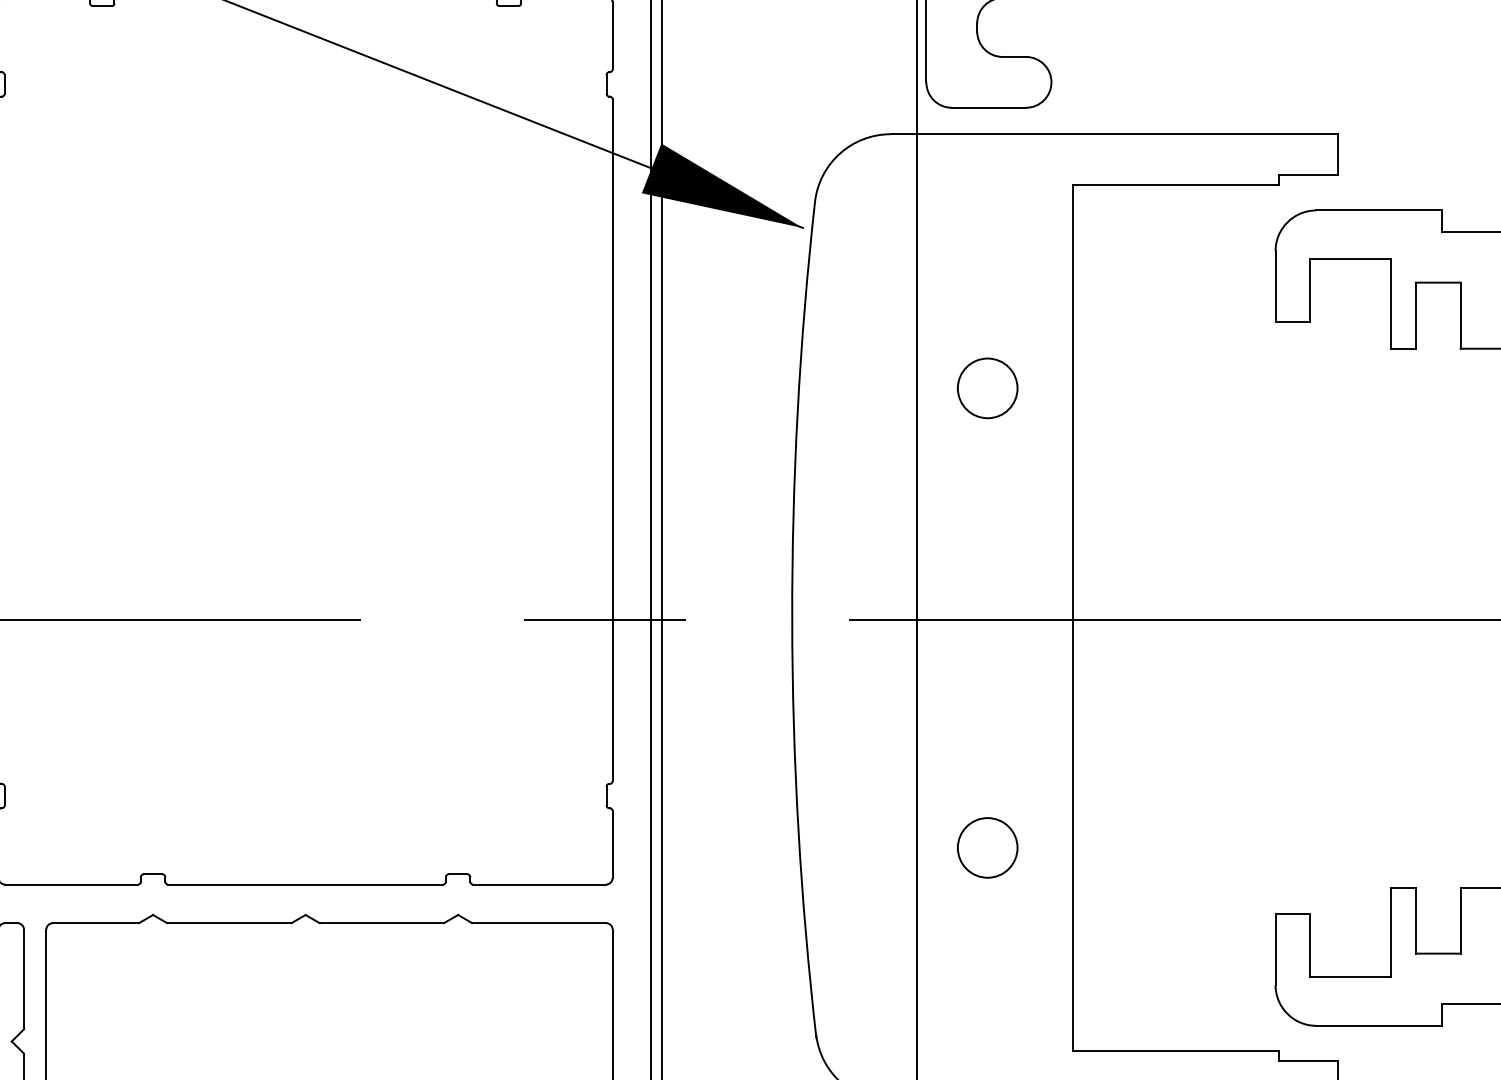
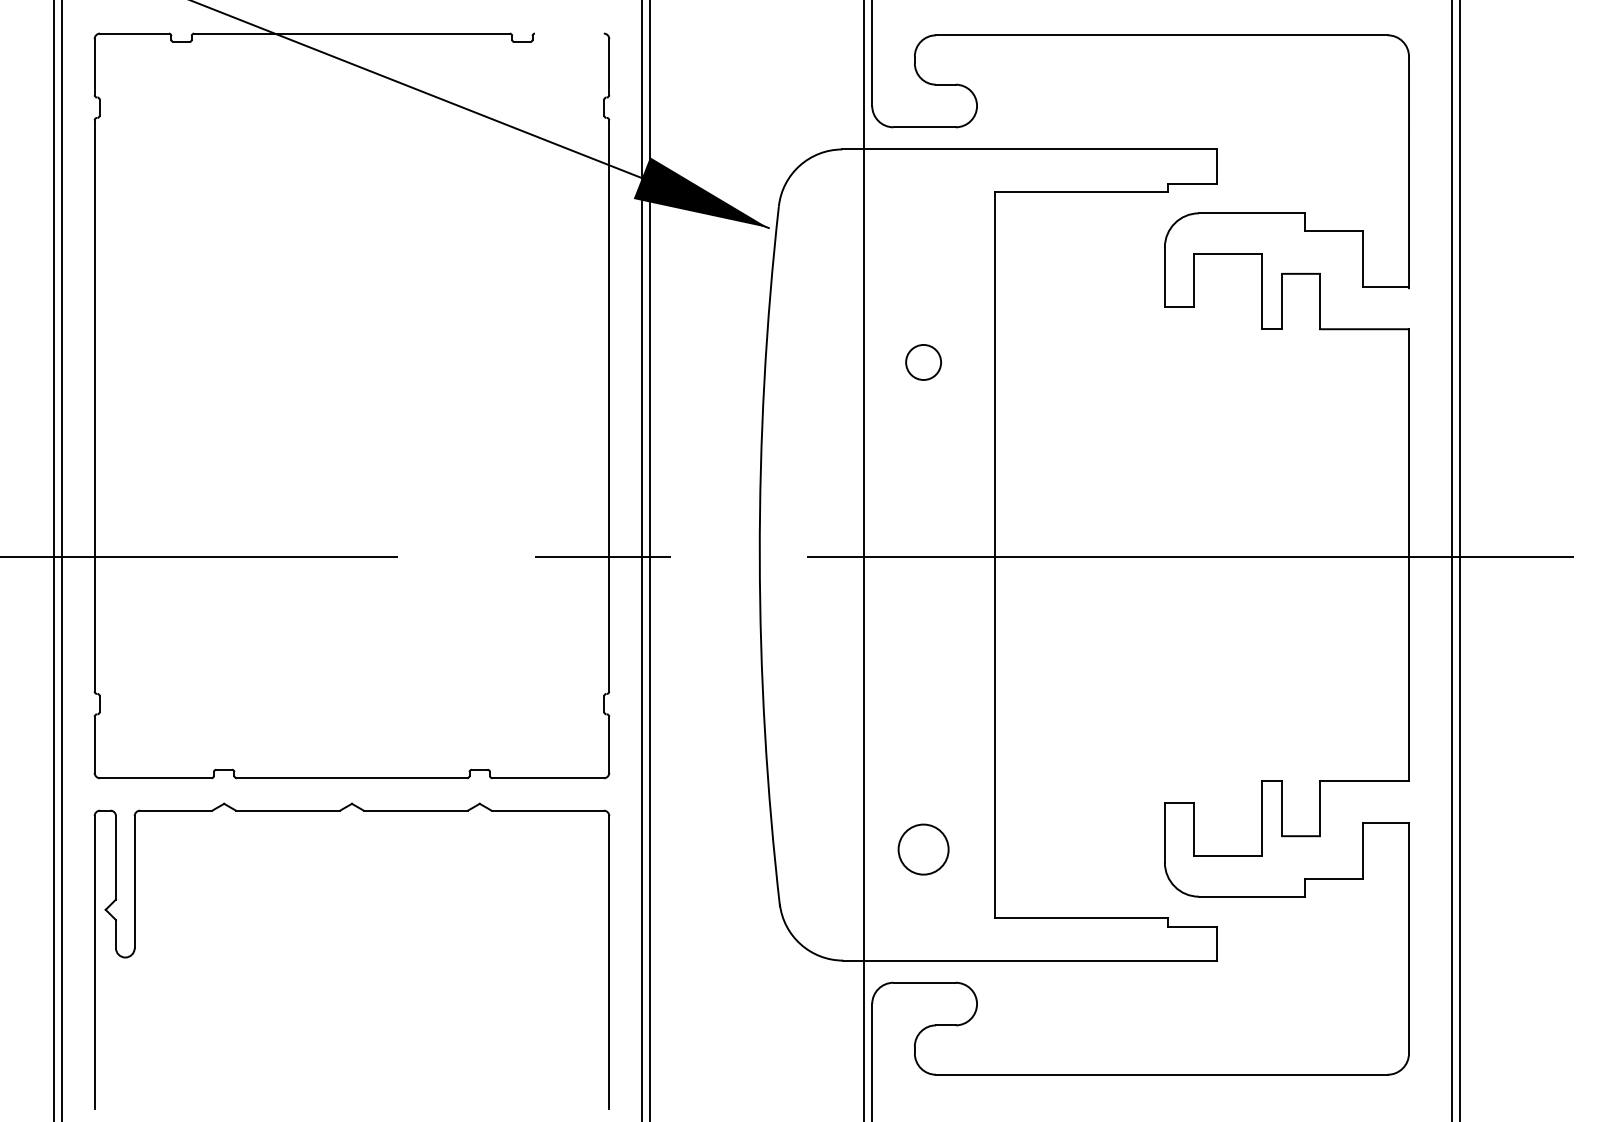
circle: (987, 388) -> (923, 362), size x0.7
circle: (987, 847) -> (923, 849), moved

